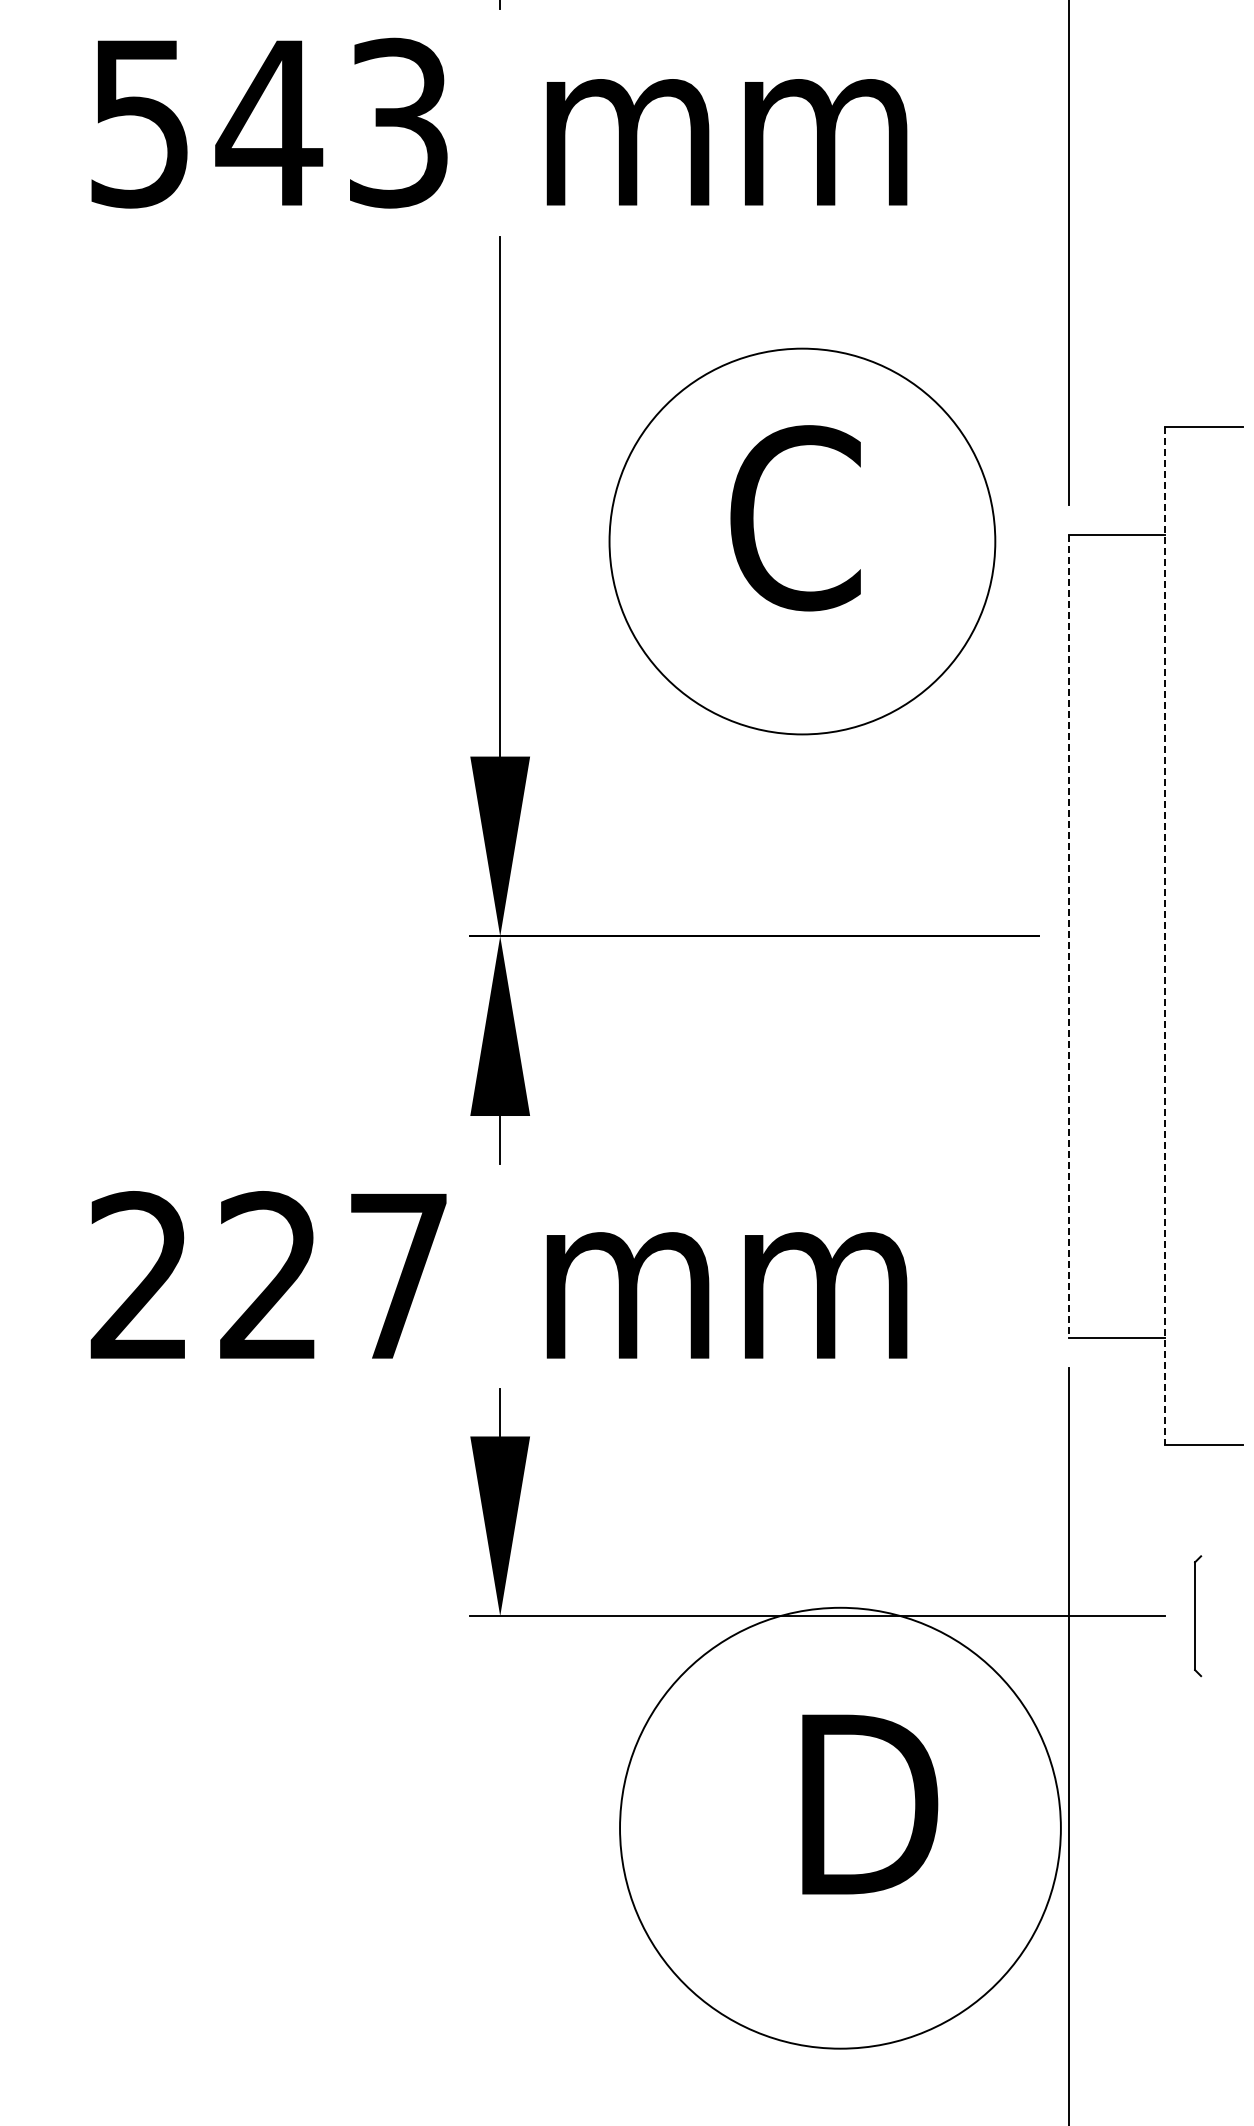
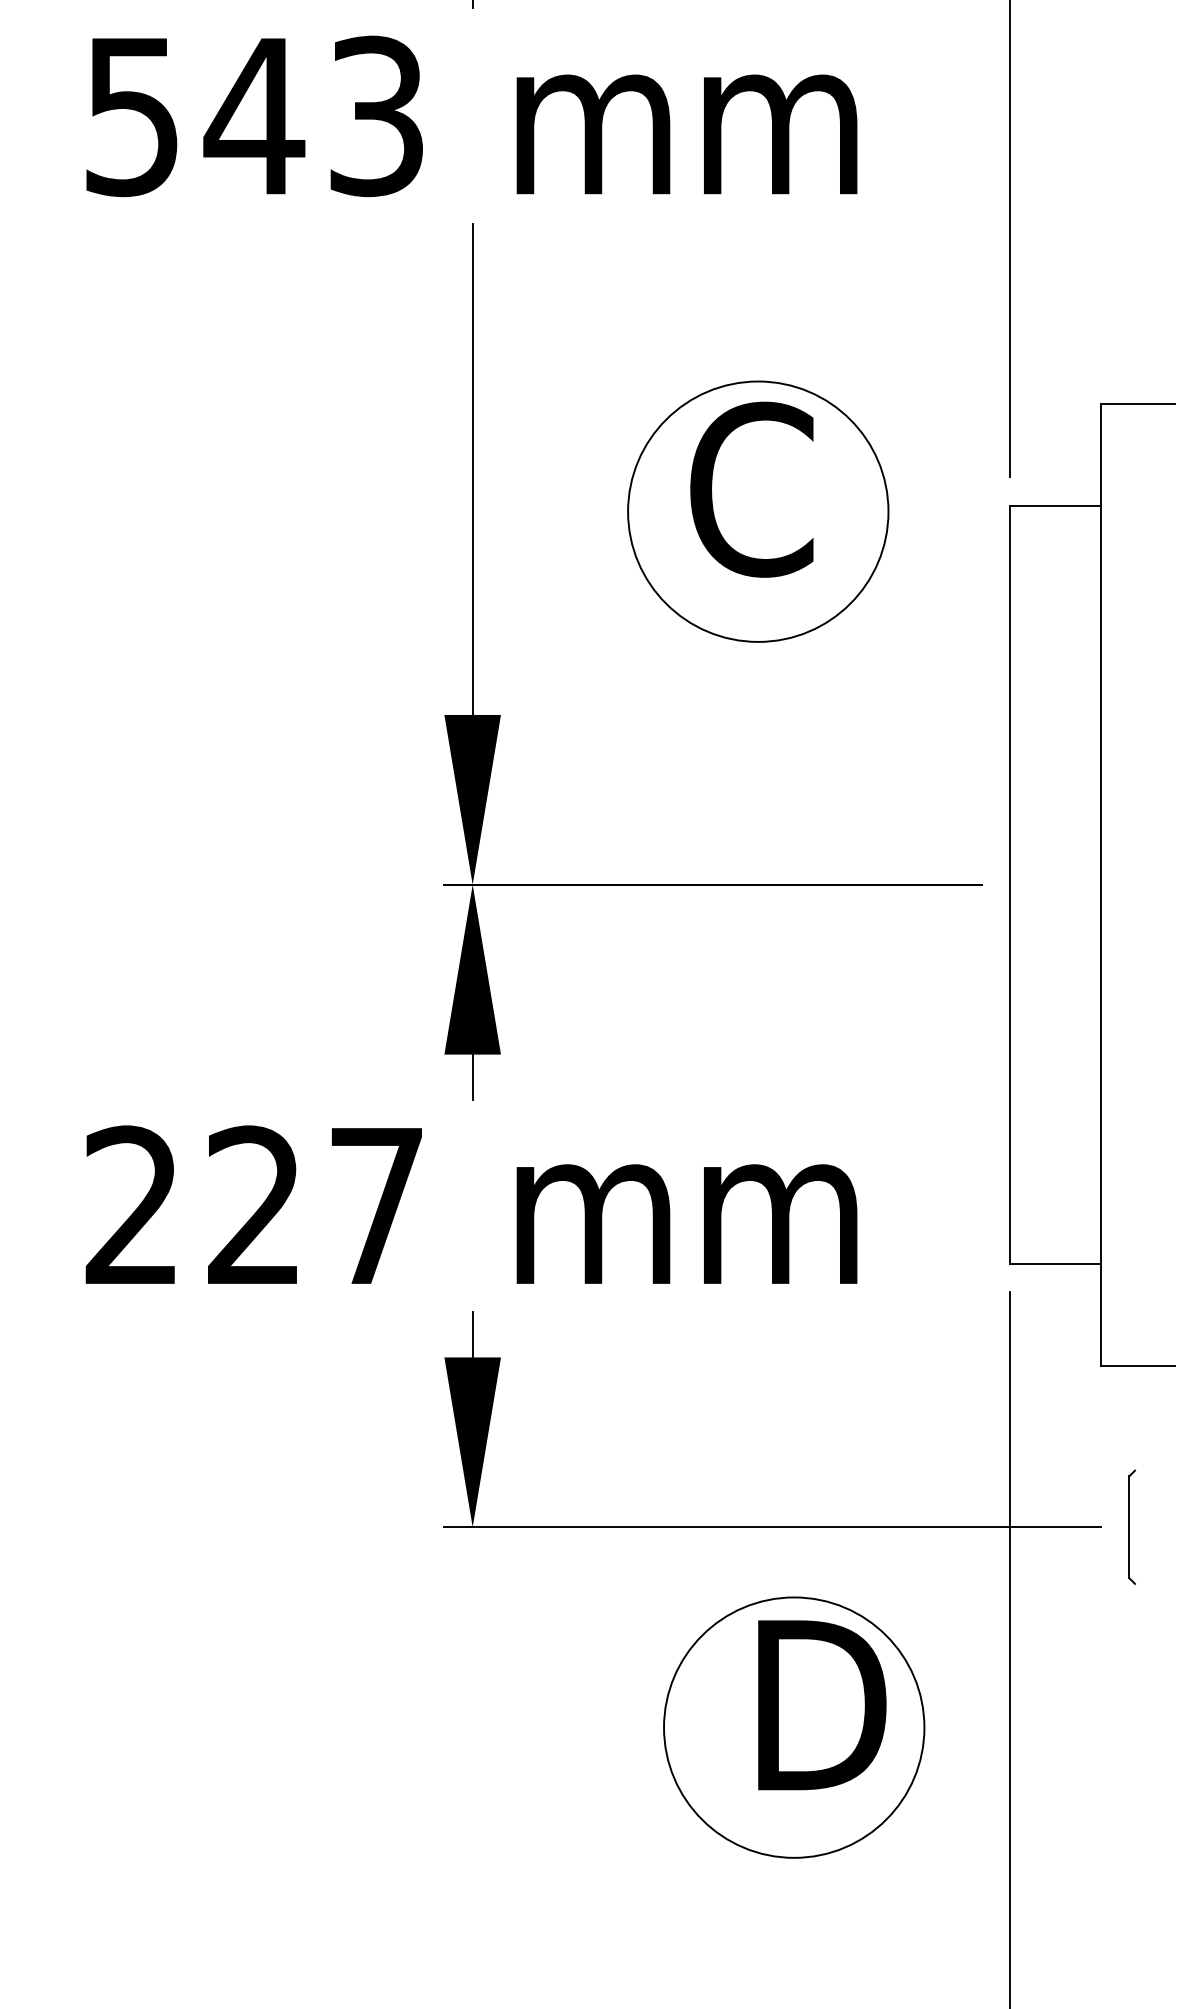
circle: (802, 541) -> (758, 511), size x0.71
line: (1069, 936) -> (1010, 884), dashed -> solid
line: (1165, 936) -> (1101, 884), dashed -> solid
circle: (840, 1828) -> (794, 1727), size x0.62

